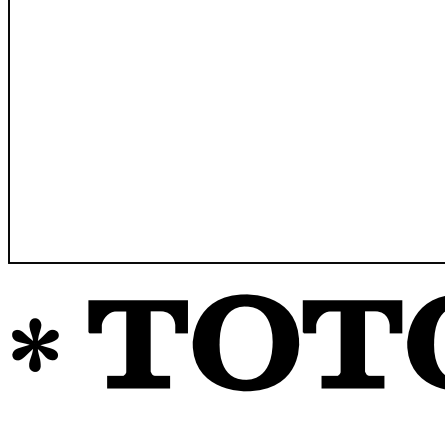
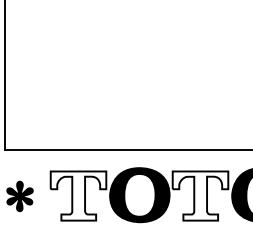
fill: (138, 343) -> (78, 195), removed
fill: (352, 343) -> (200, 195), removed

